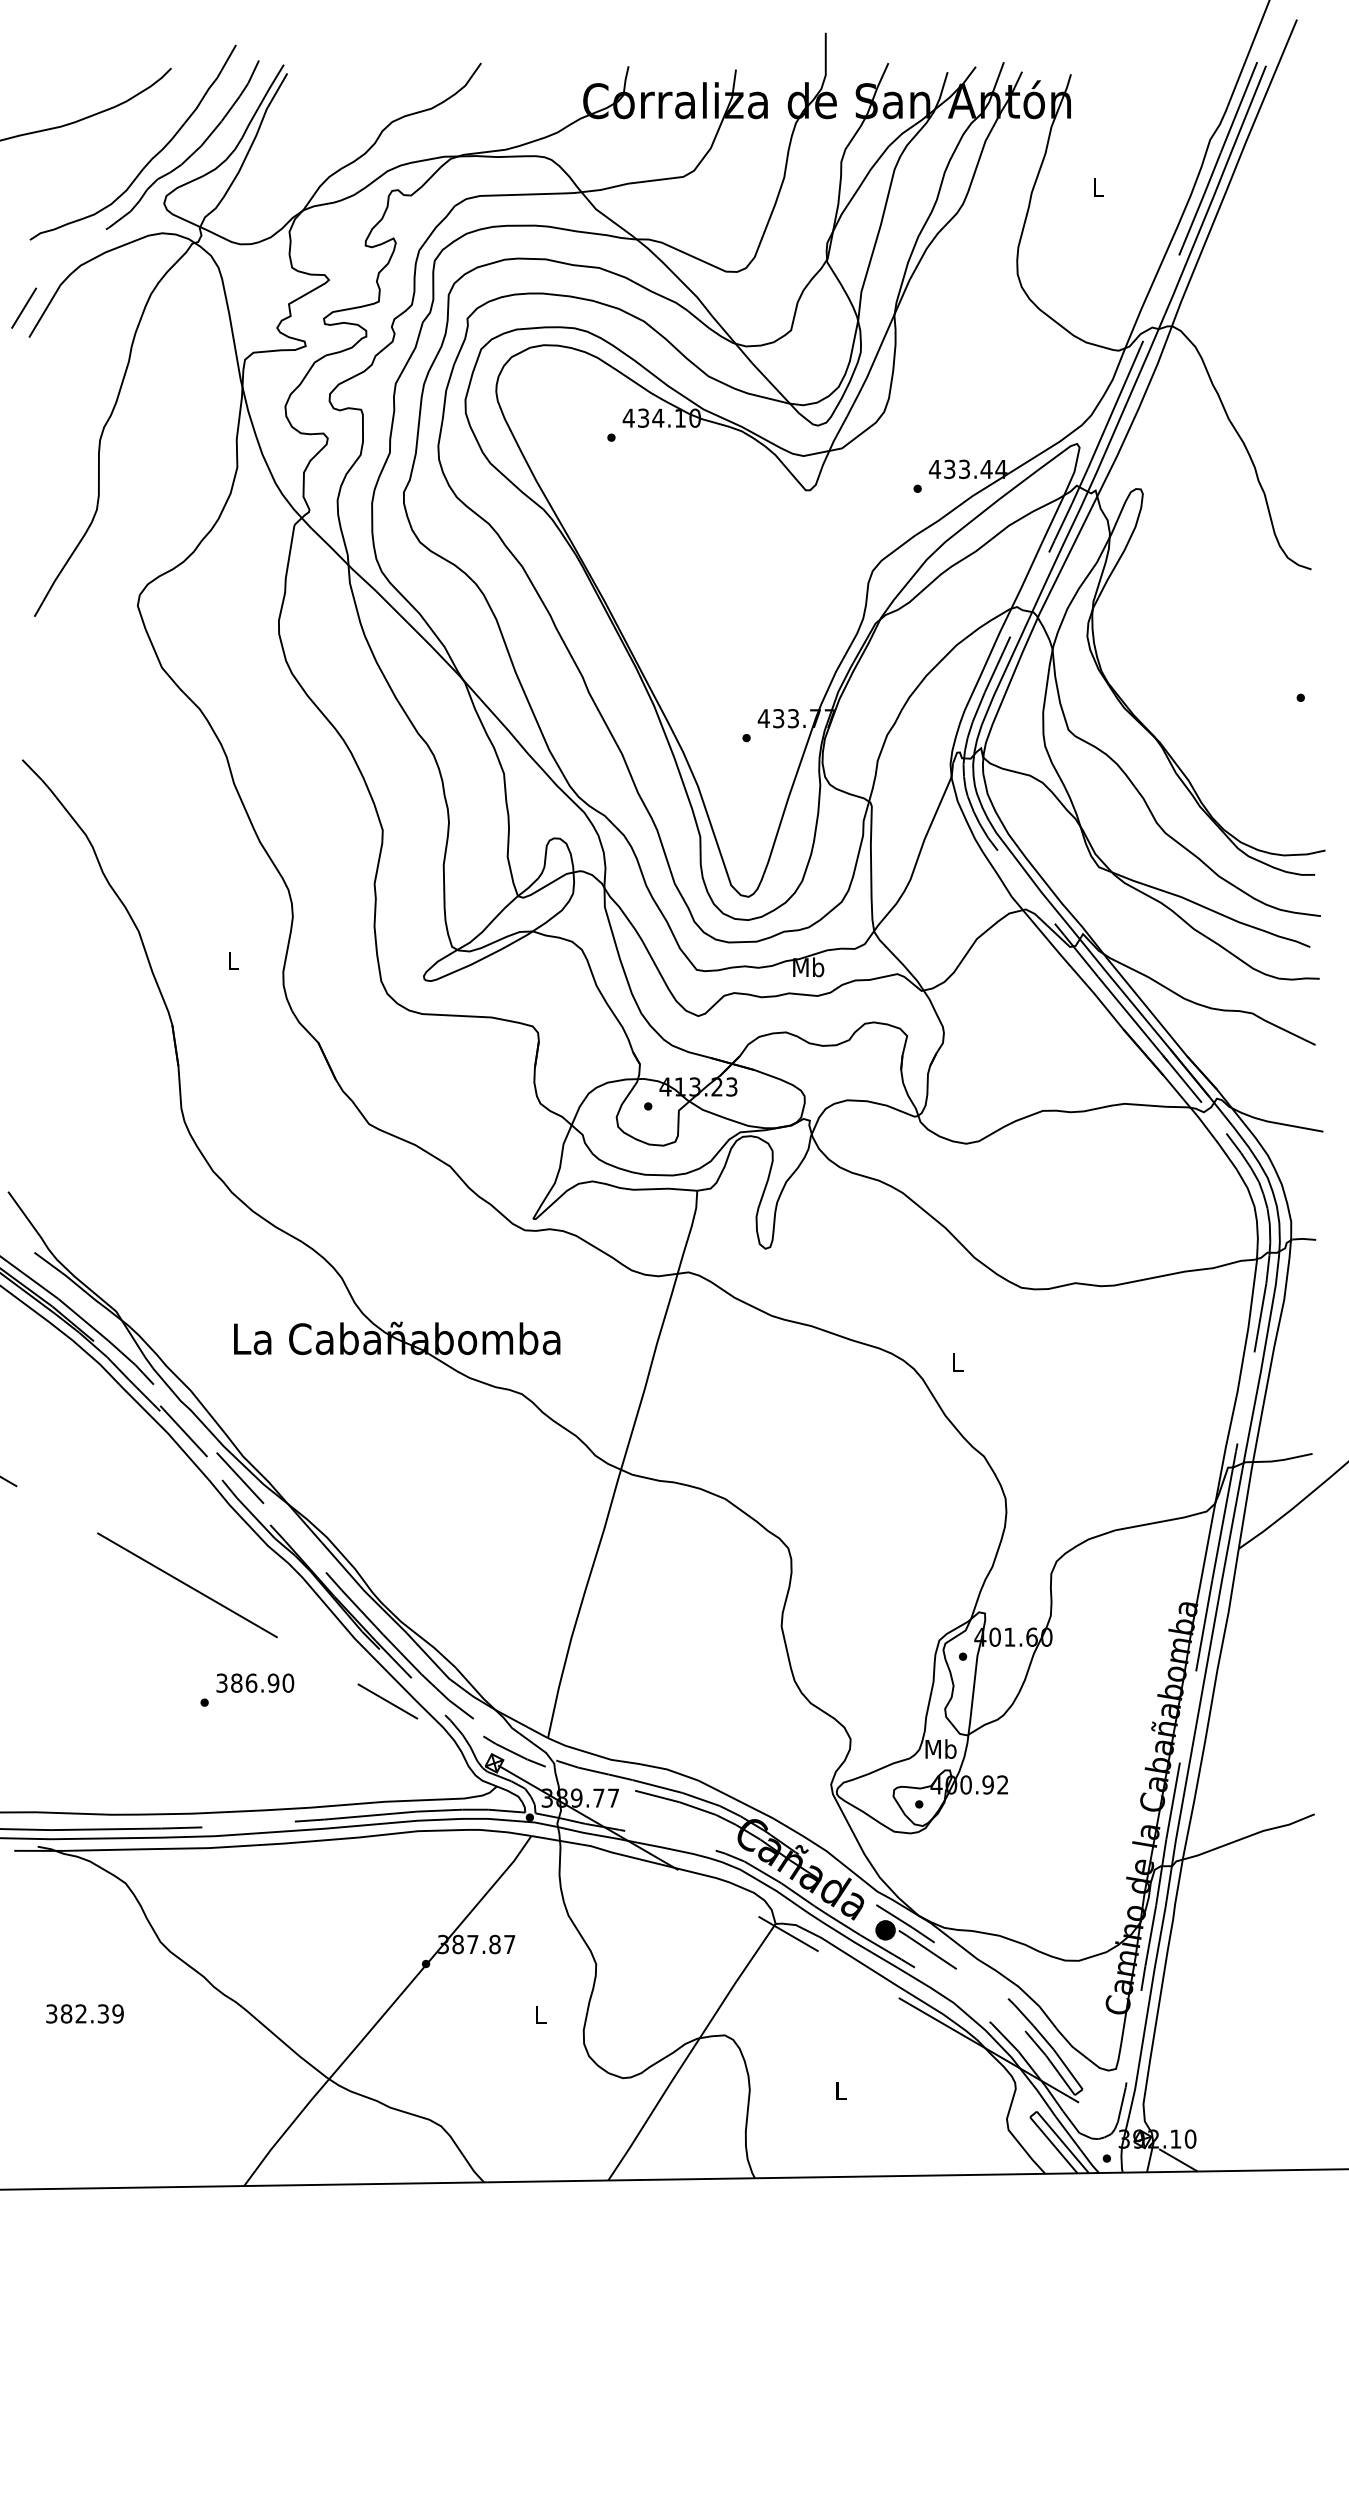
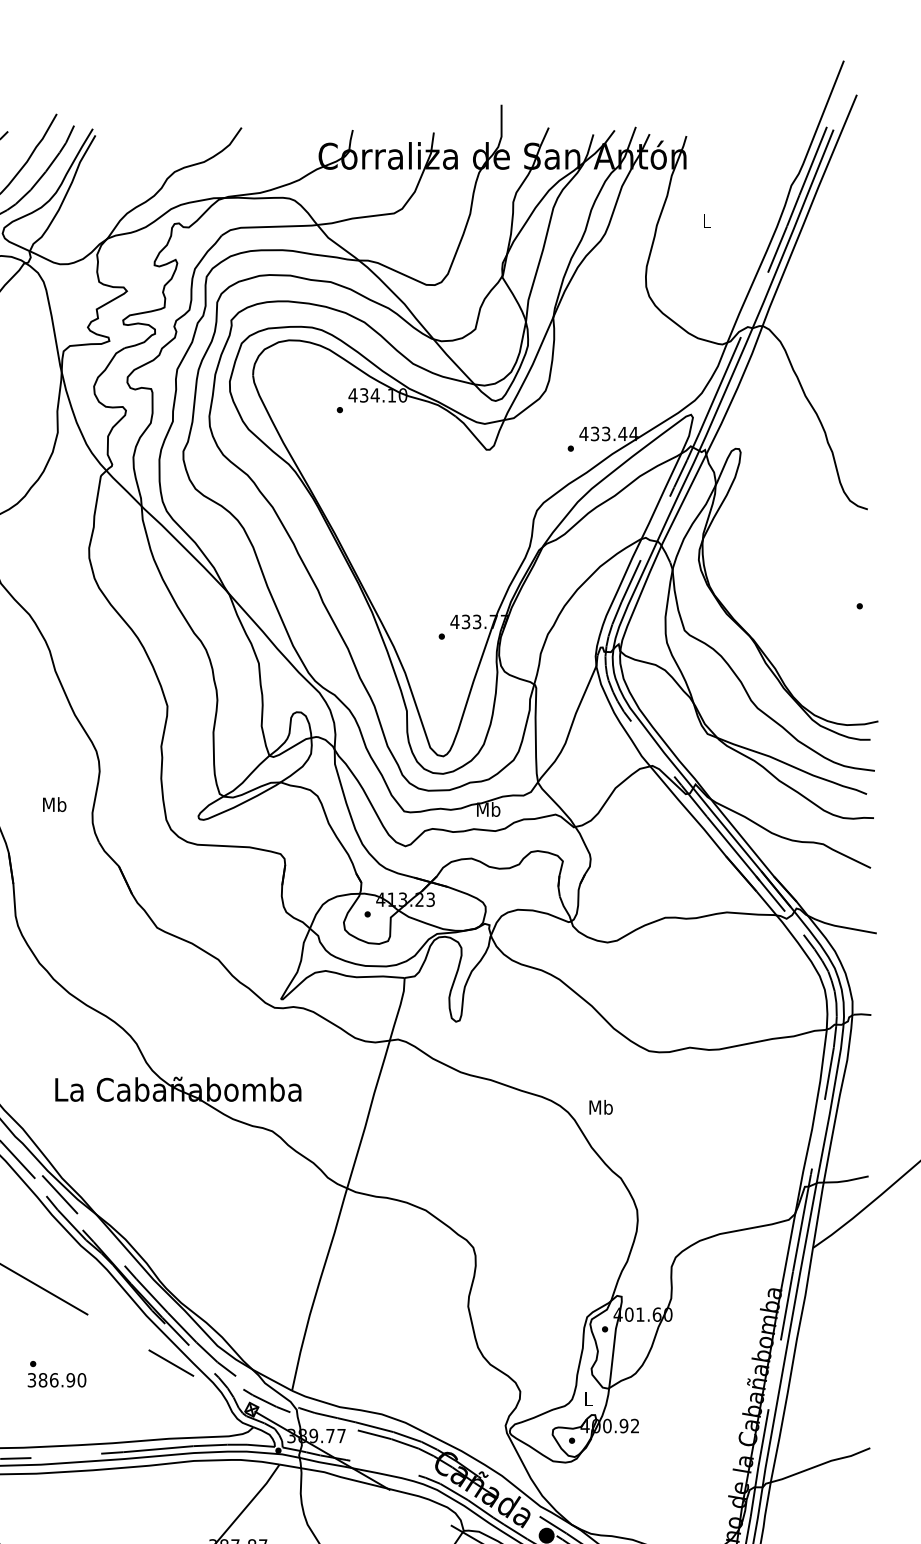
text: (232, 960) -> (54, 804), L -> Mb
text: (957, 1362) -> (600, 1107), L -> Mb
text: (255, 1682) -> (57, 1379), moved
text: (940, 1748) -> (588, 1398), Mb -> L

